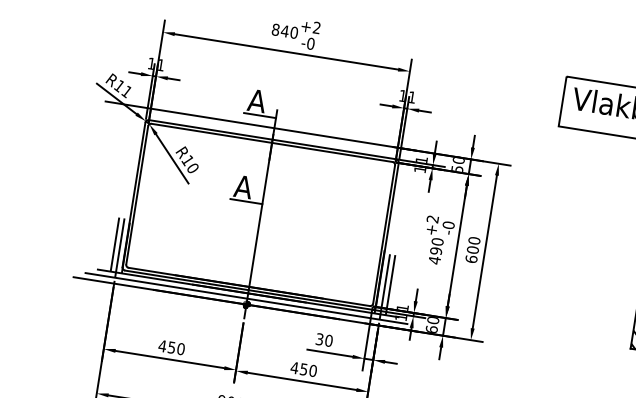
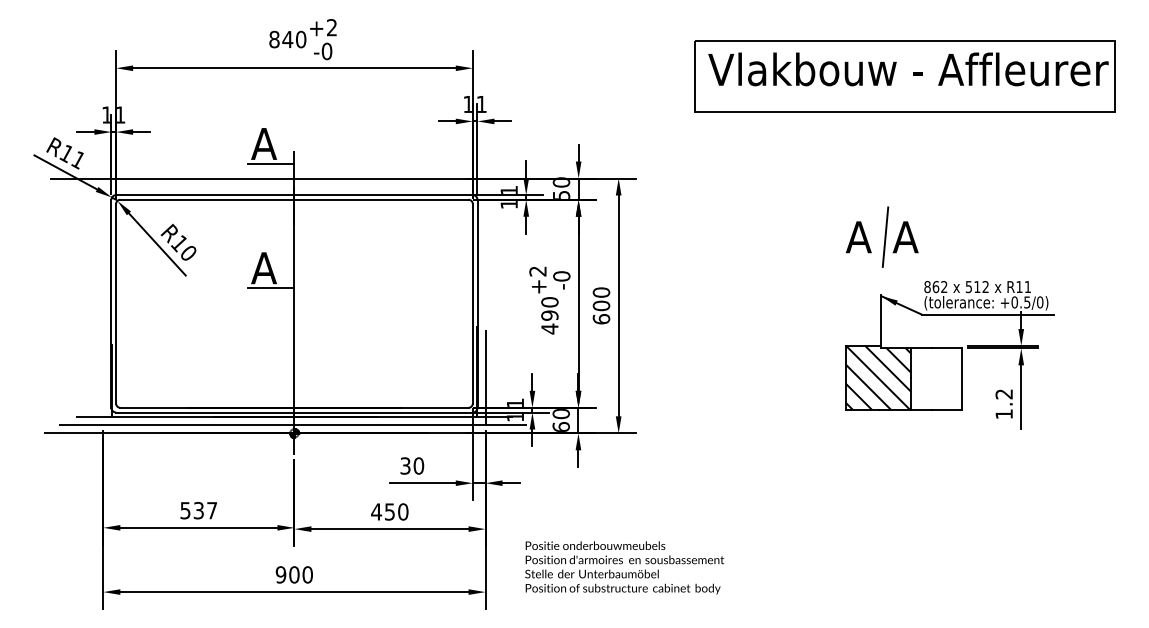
line: (114, 244) -> (95, 378), removed
line: (119, 247) -> (103, 381), removed
line: (390, 285) -> (493, 373), removed
text: (171, 347) -> (198, 510), 450 -> 537

